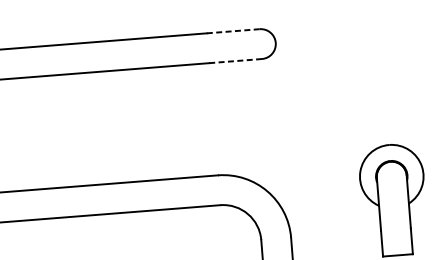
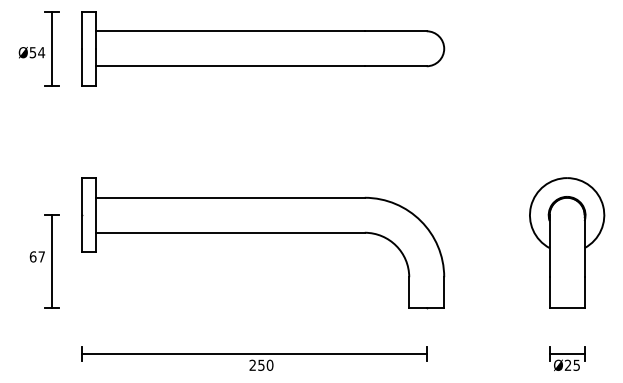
line: (233, 31) -> (395, 31), dashed -> solid
line: (235, 61) -> (395, 66), dashed -> solid

